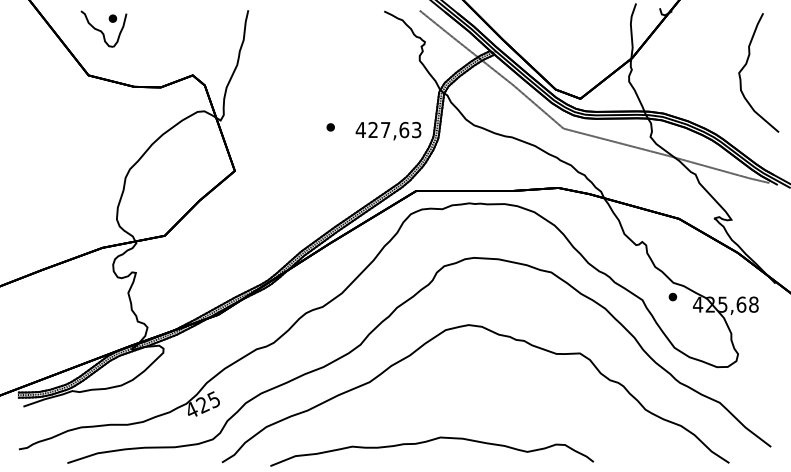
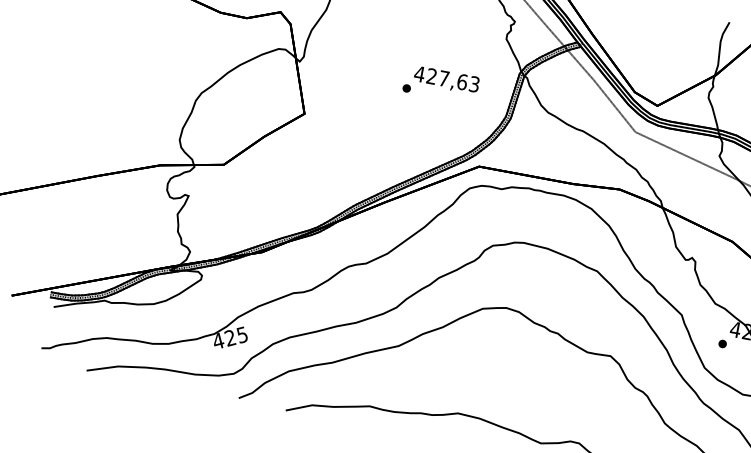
text: (388, 131) -> (446, 80), moved
part: (672, 296) -> (722, 343), moved

